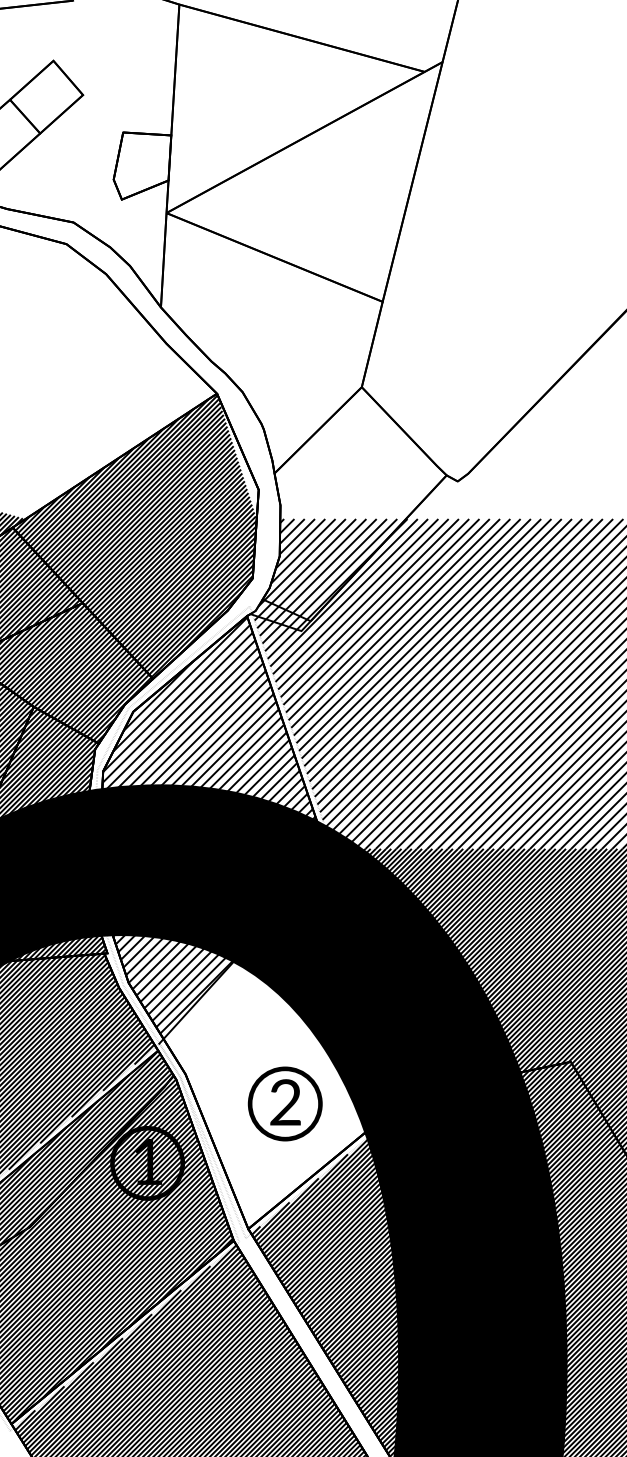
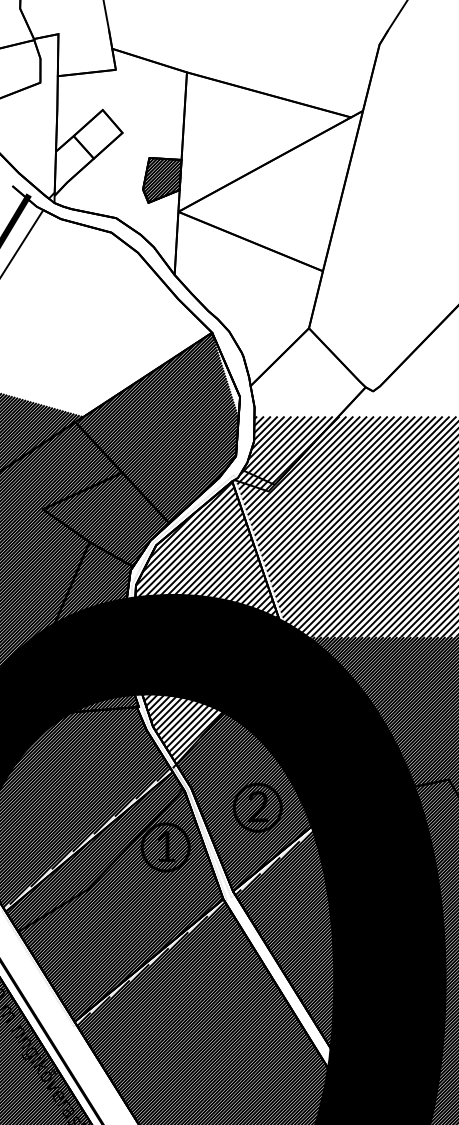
hatch: (142, 166) -> (162, 180), added
hatch: (286, 1043) -> (258, 767), added

